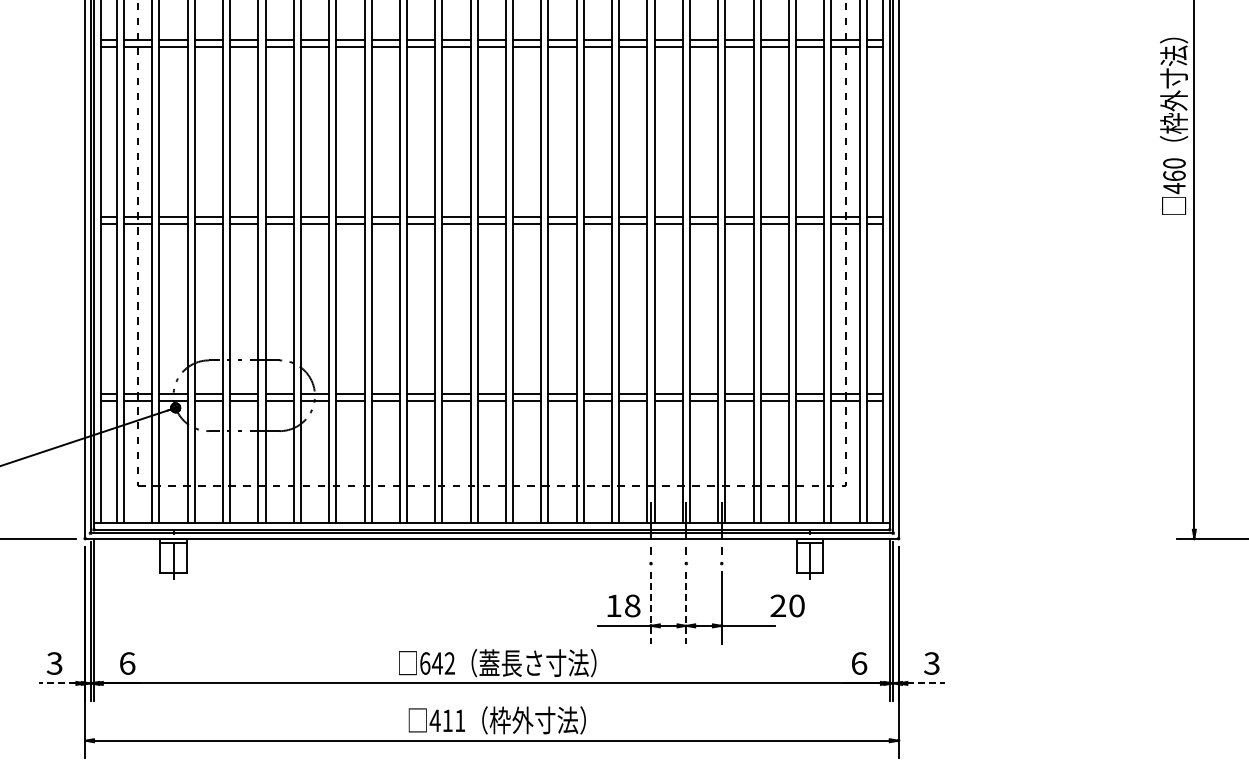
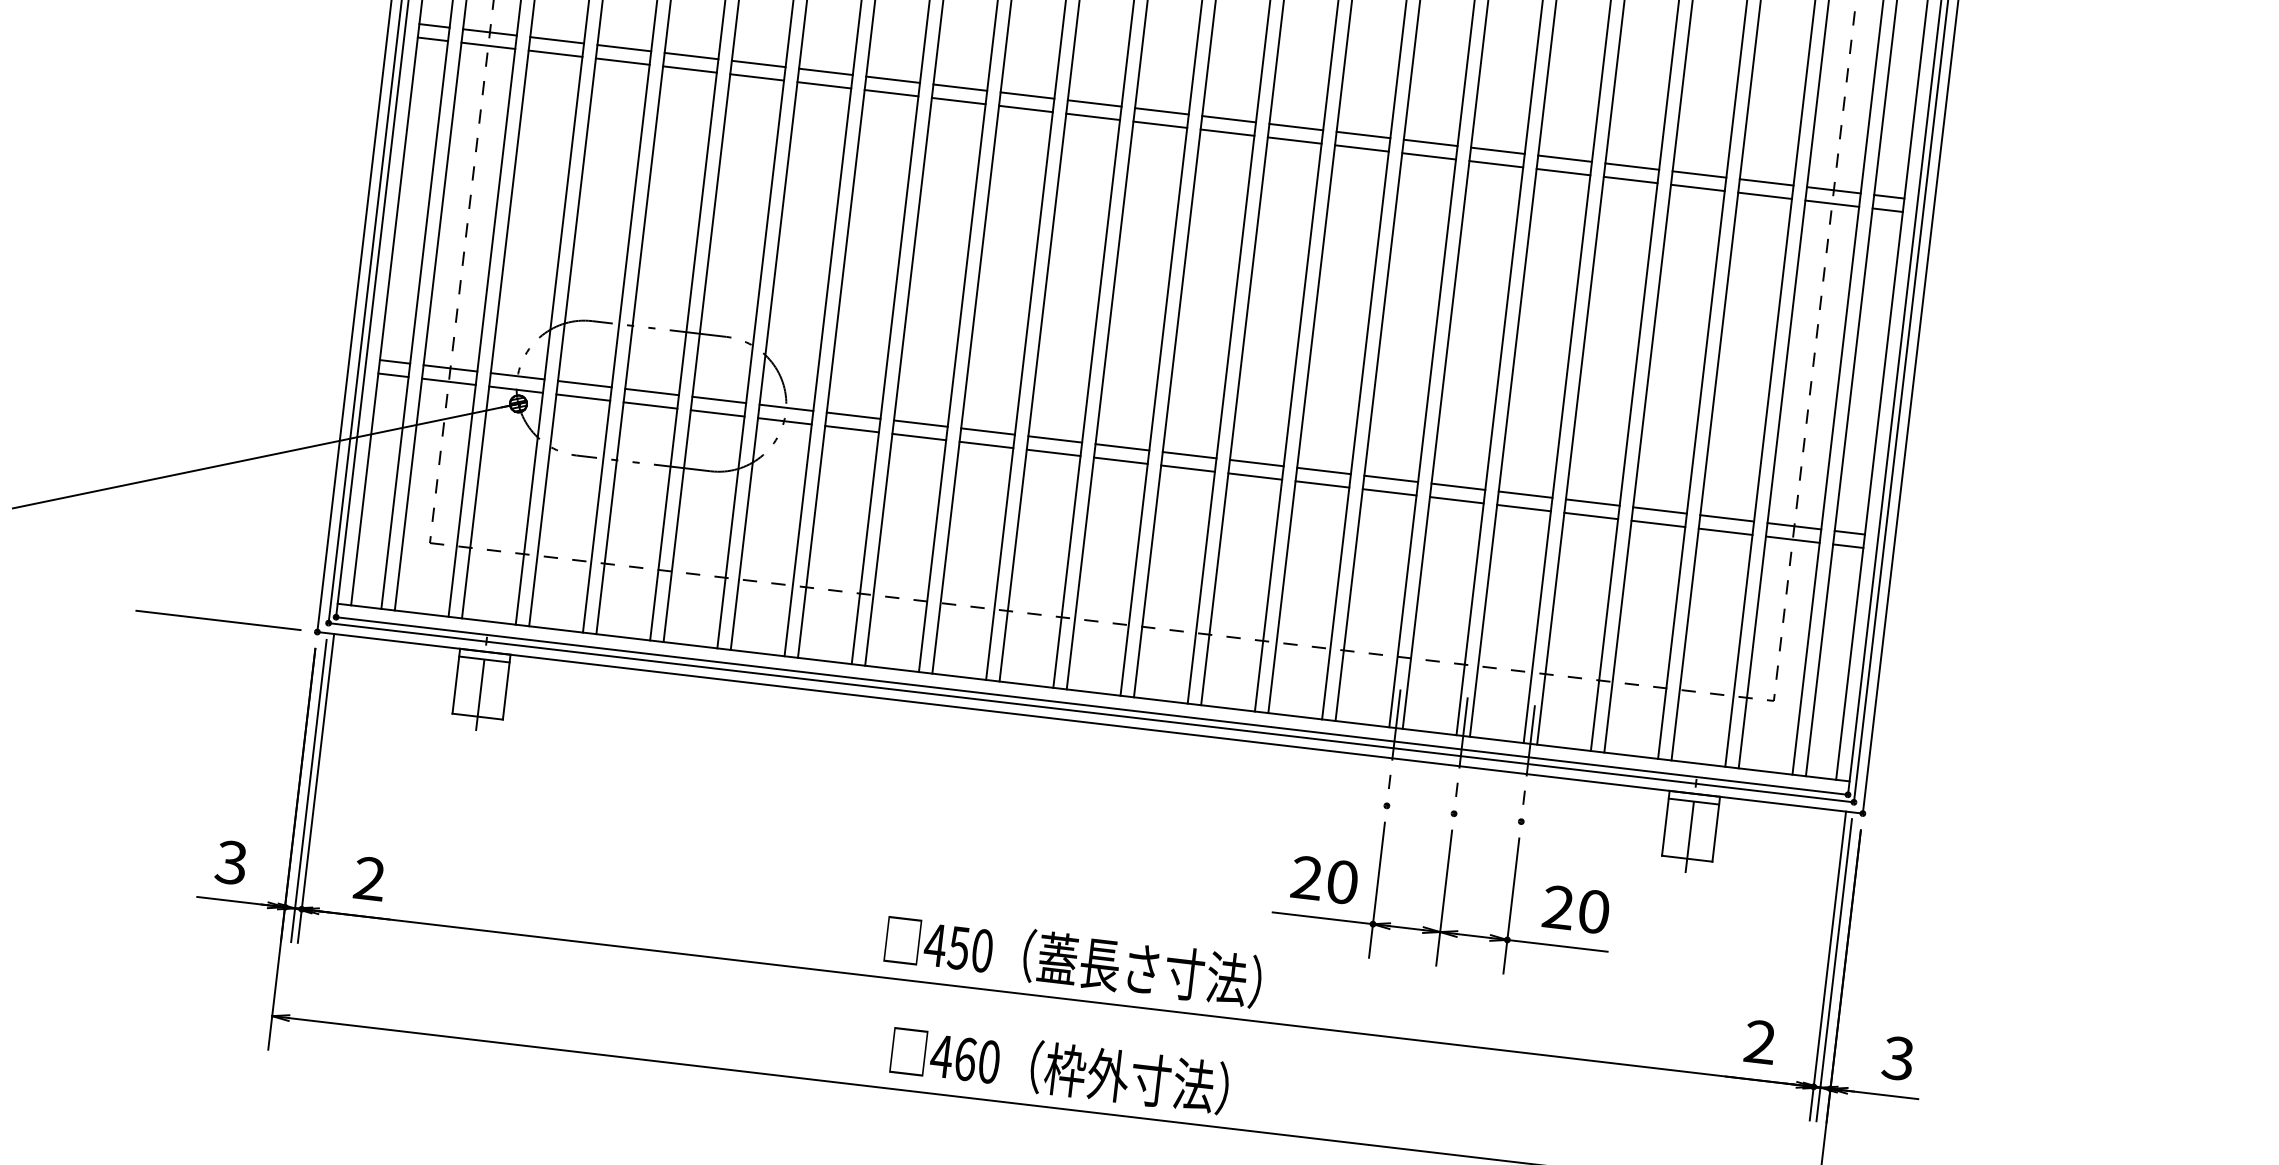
text: (623, 605) -> (1325, 879), 18 -> 20
text: (787, 605) -> (1576, 908), moved
line: (651, 607) -> (1378, 889), dashed -> solid
line: (686, 607) -> (1444, 897), dashed -> solid
text: (127, 663) -> (369, 878), 6 -> 2
text: (436, 663) -> (956, 947), 642 -> 450
text: (859, 663) -> (1760, 1042), 6 -> 2
line: (57, 683) -> (232, 901), dashed -> solid
line: (926, 683) -> (1883, 1095), dashed -> solid
text: (453, 720) -> (976, 1059), 411 -> 460

